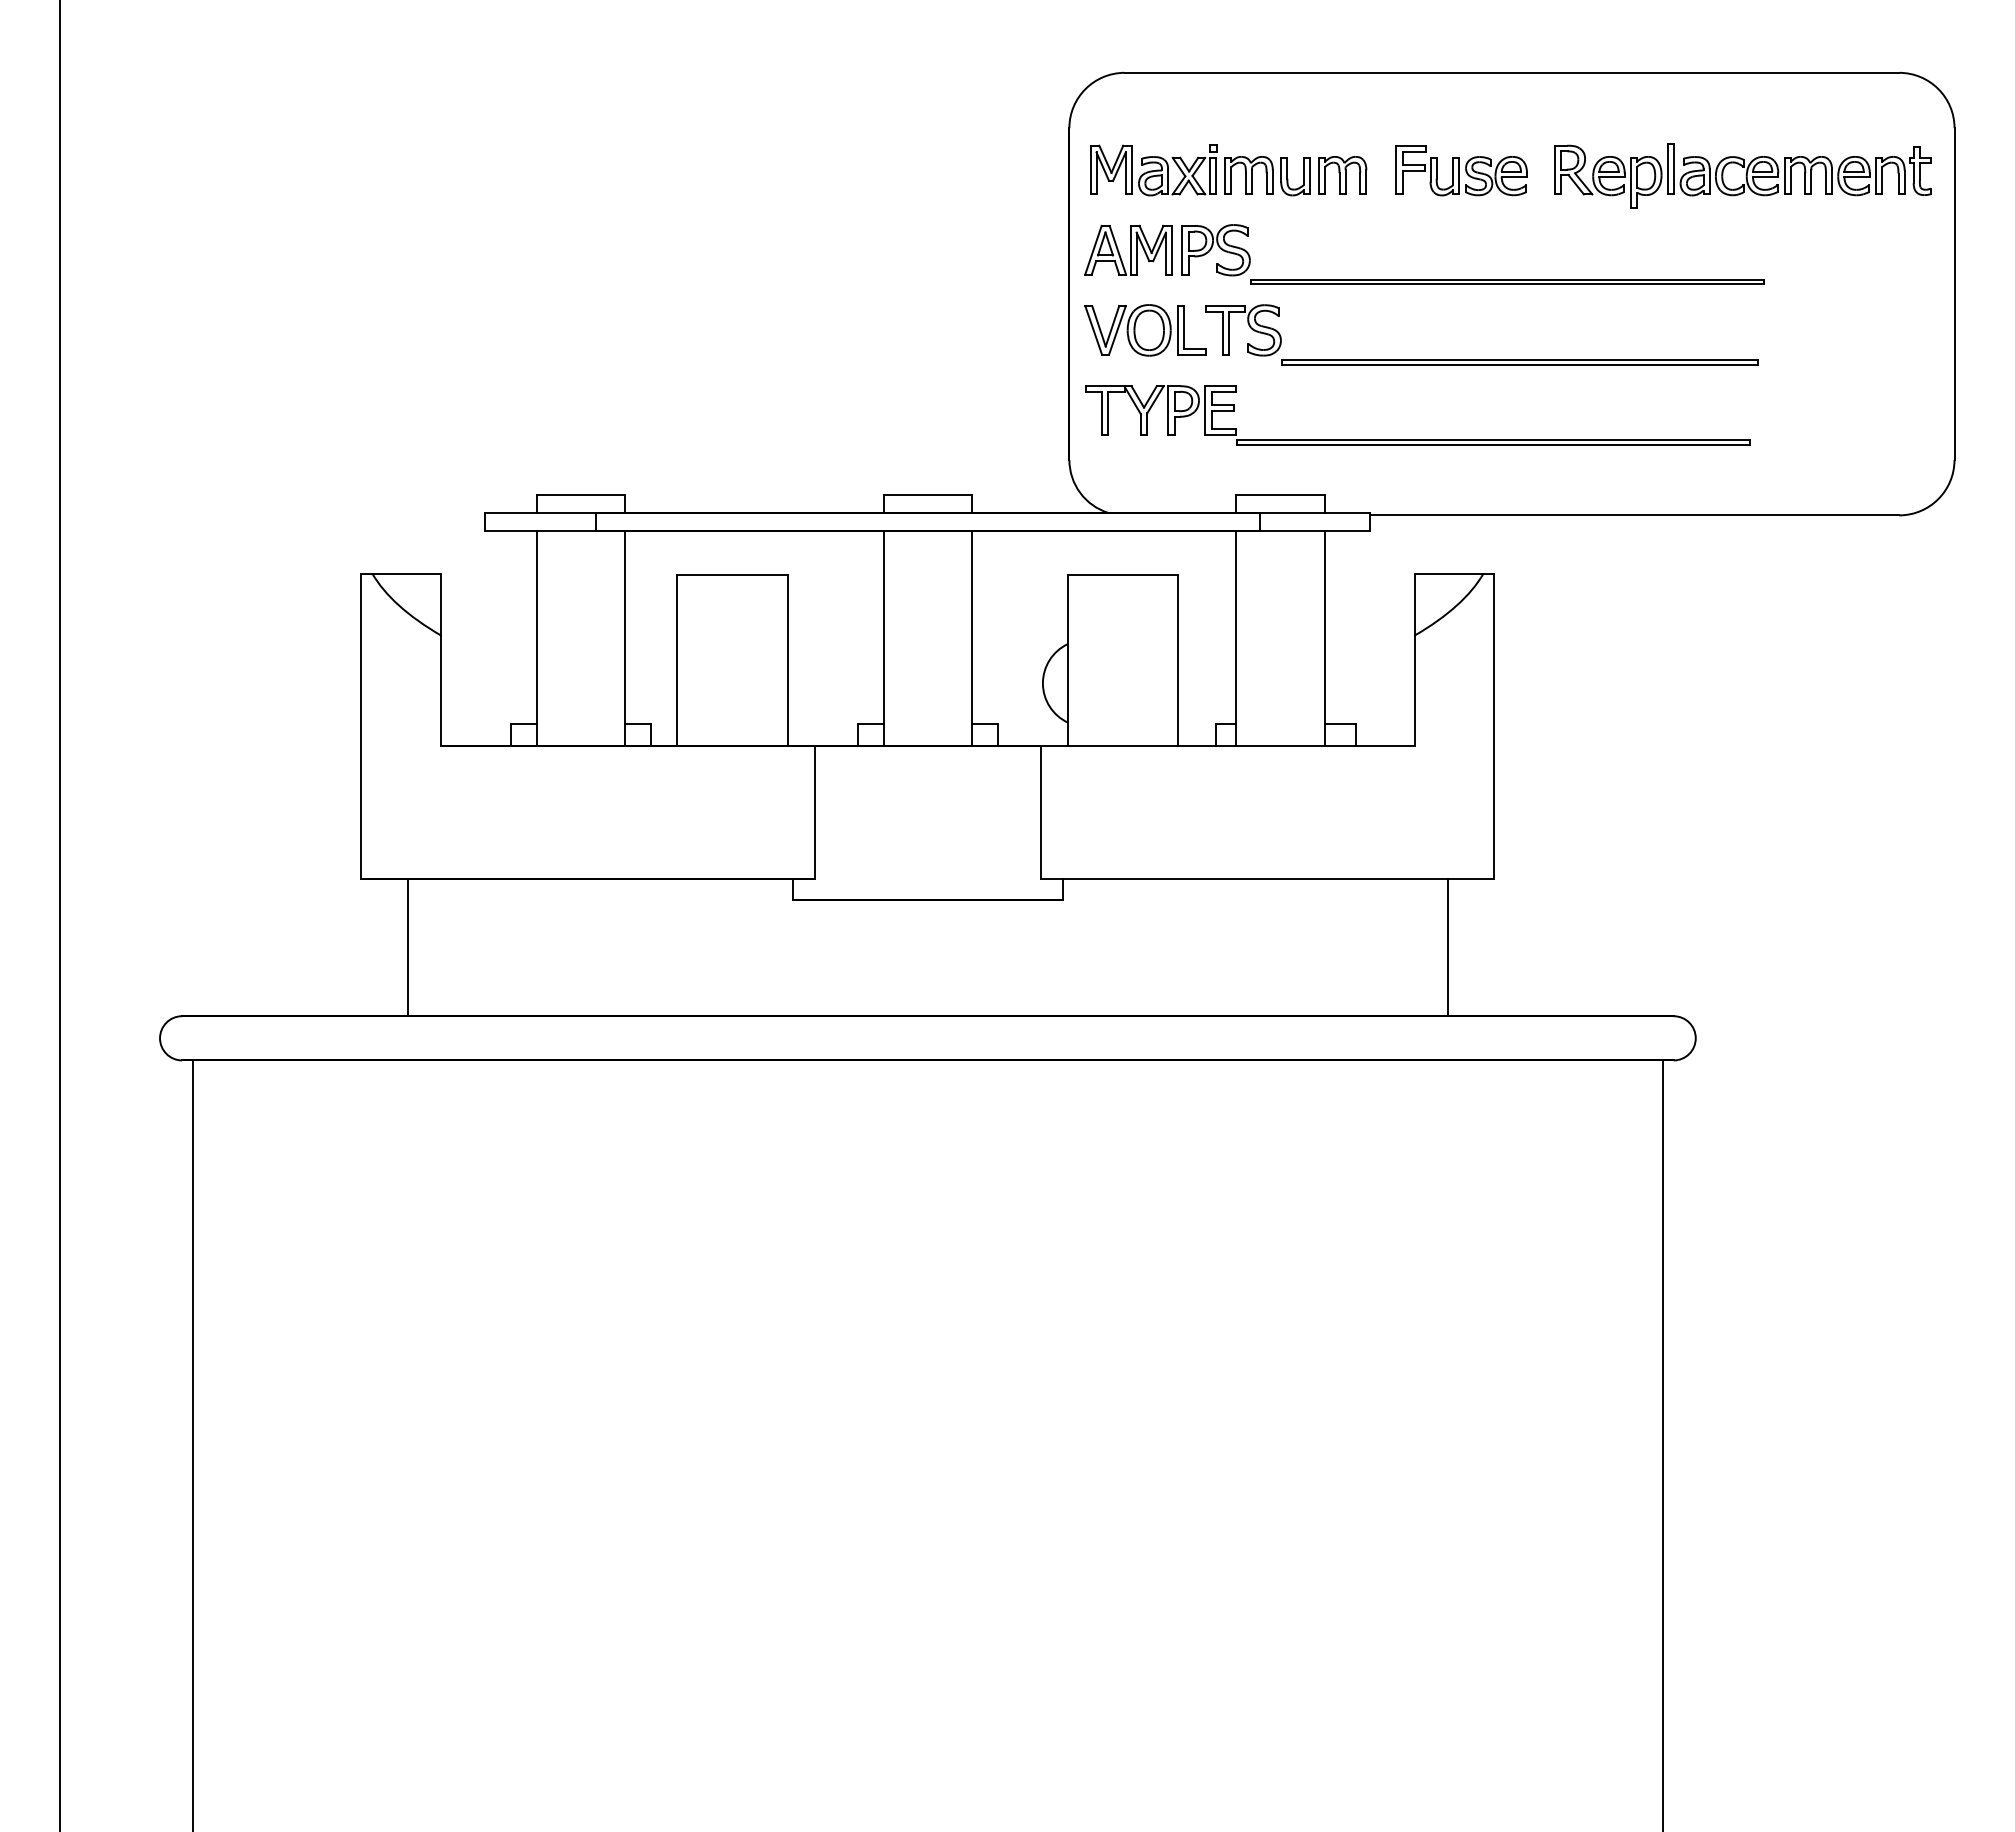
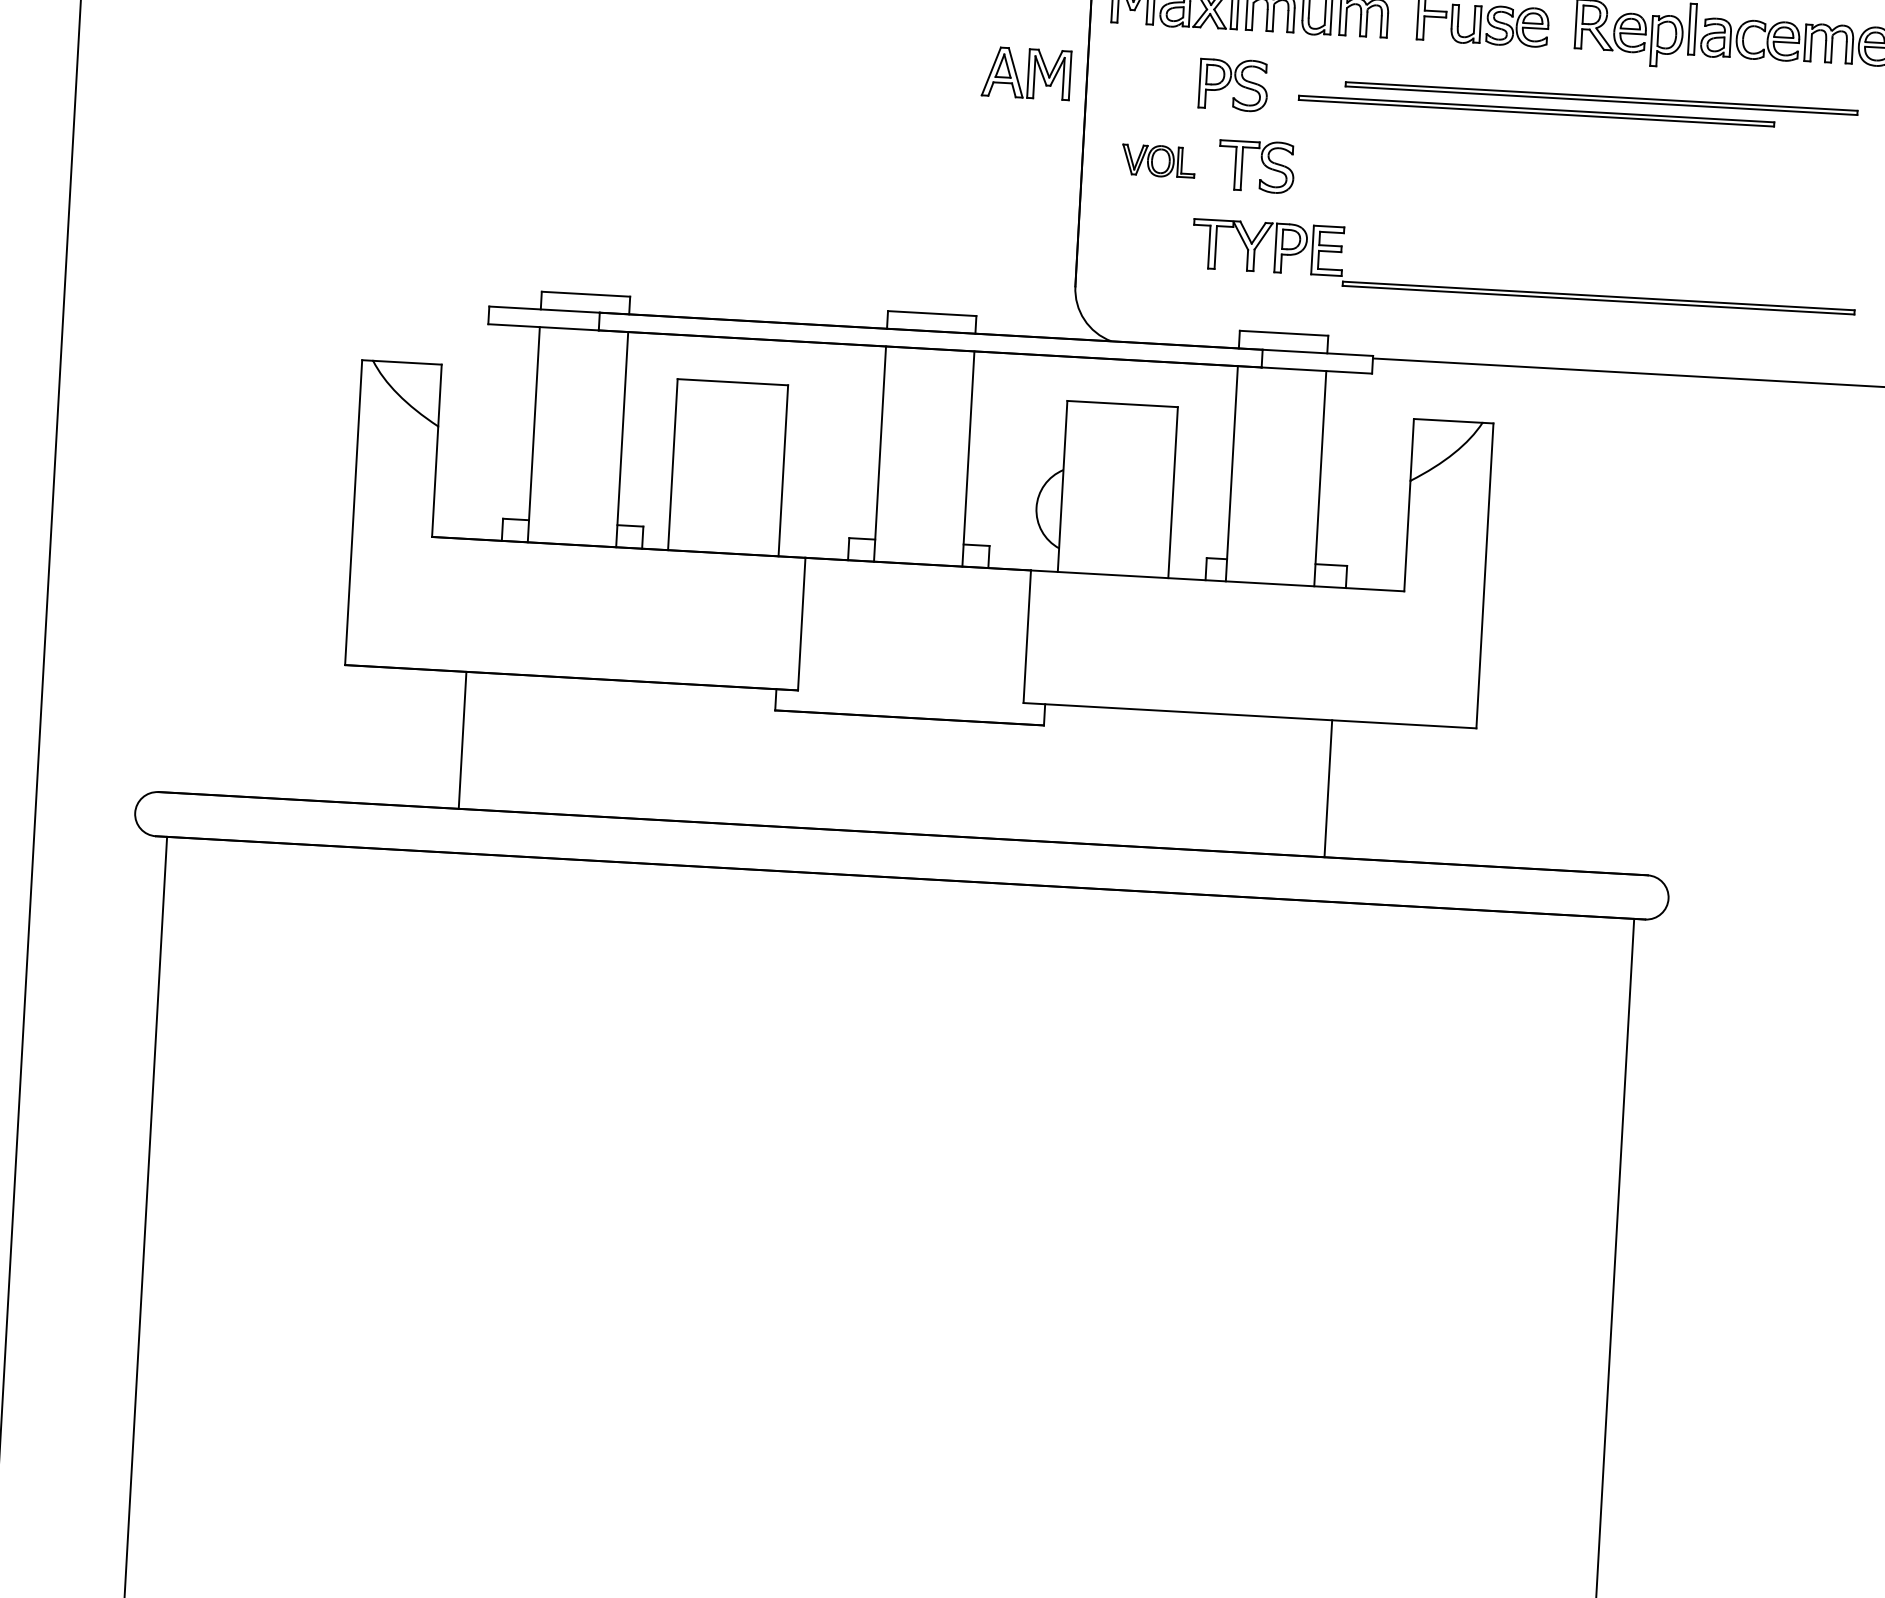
part: (1128, 249) -> (1026, 72), moved
part: (1507, 281) -> (1601, 97), moved
part: (1145, 330) -> (1158, 161), size x0.6
part: (1519, 362) -> (1536, 111), moved
part: (1417, 439) -> (1522, 290), moved
line: (407, 947) -> (462, 740), moved
line: (1447, 947) -> (1327, 788), moved

